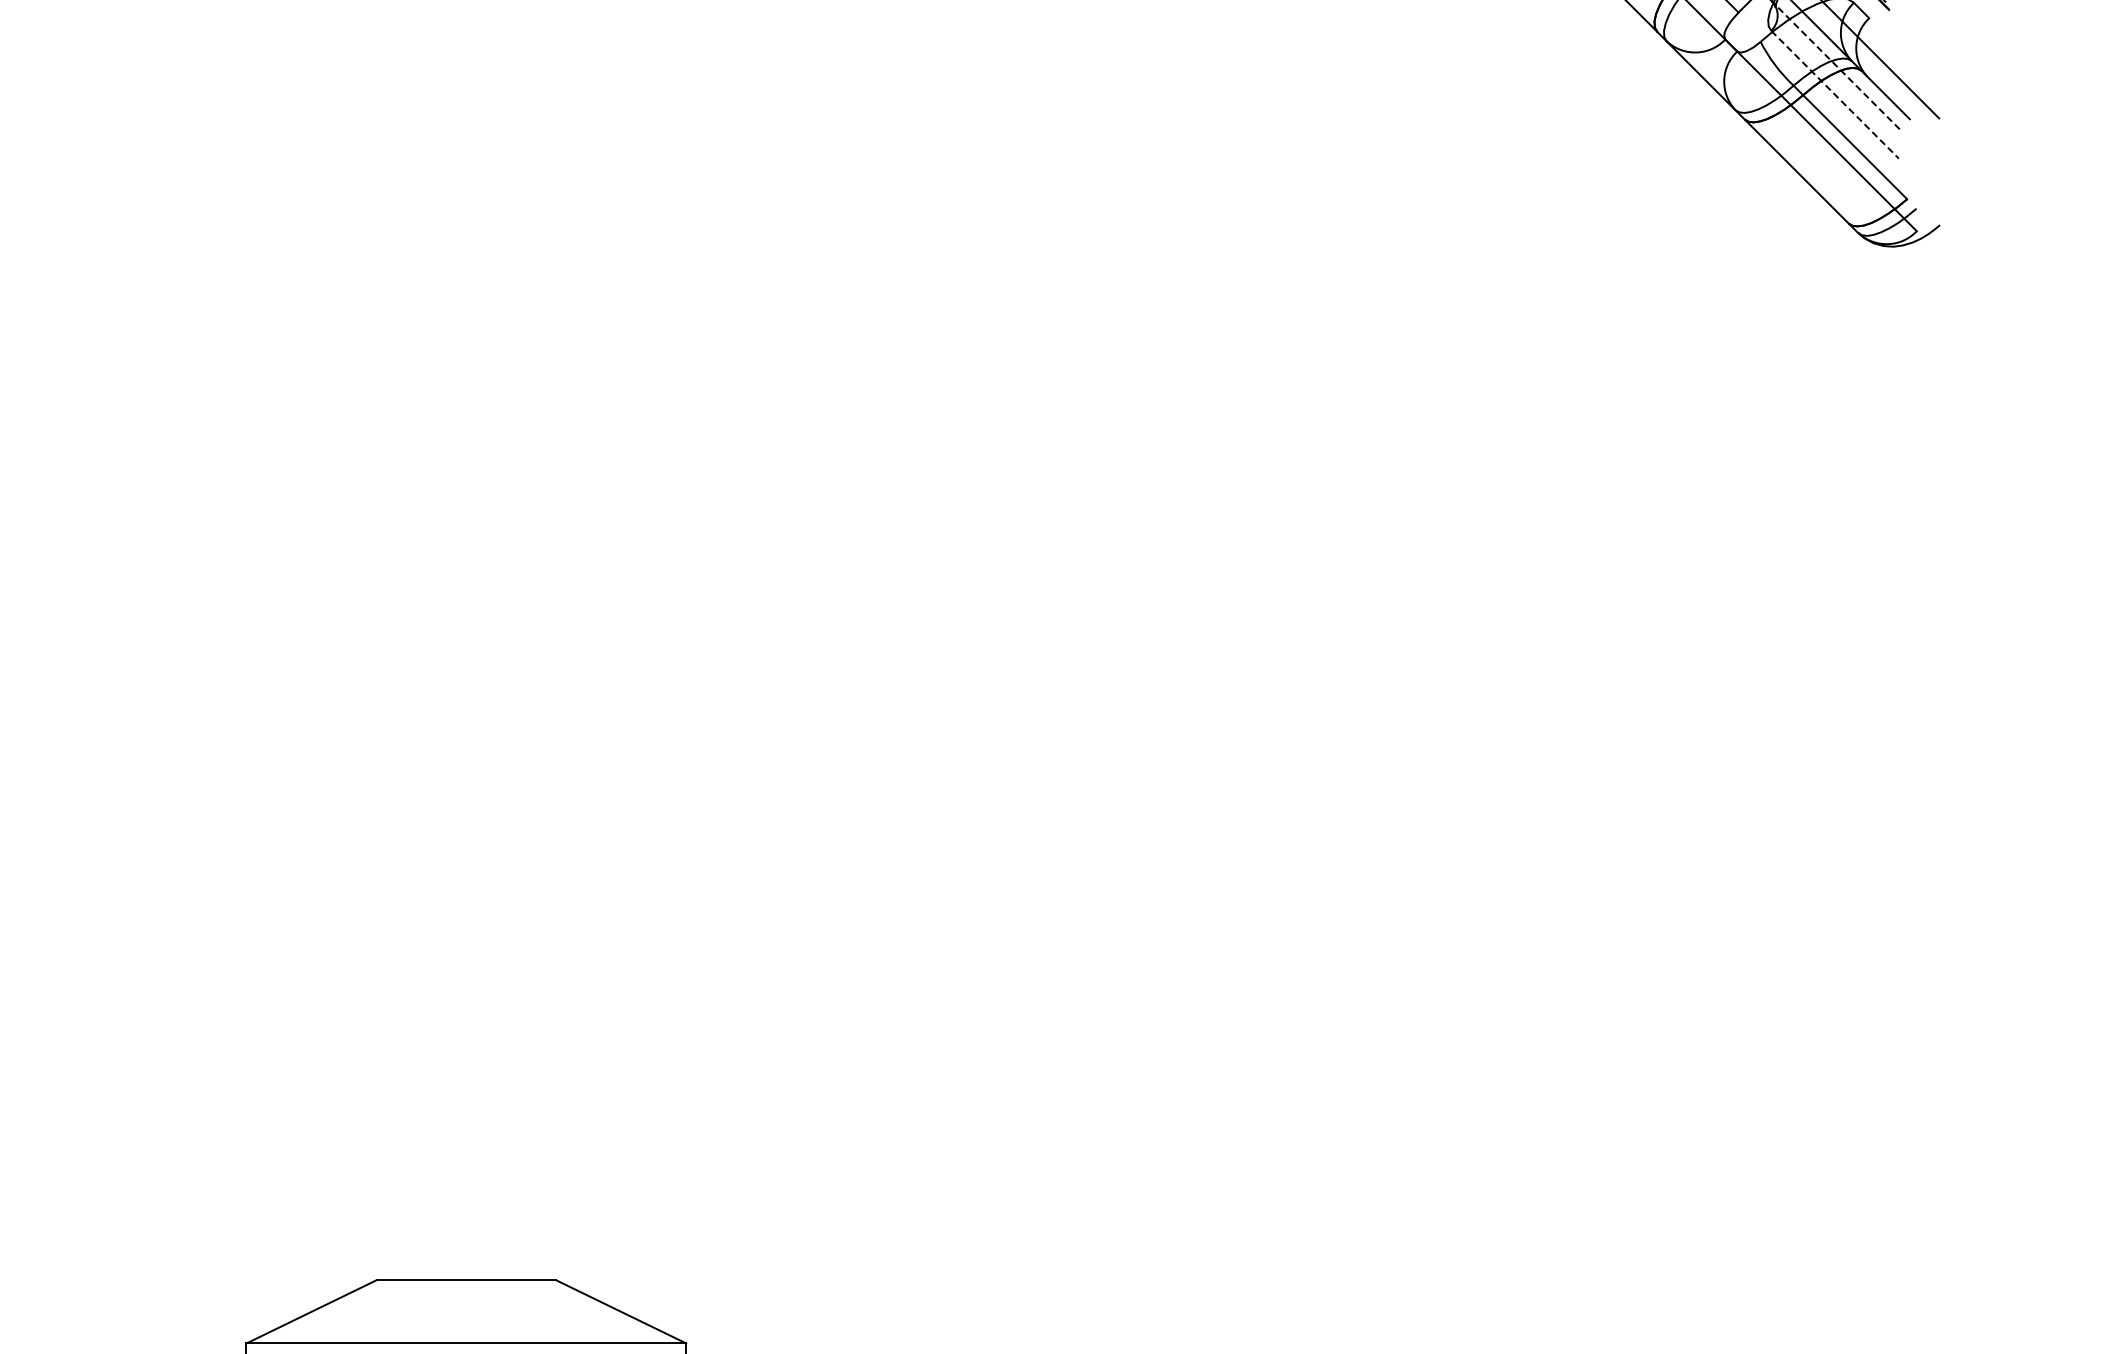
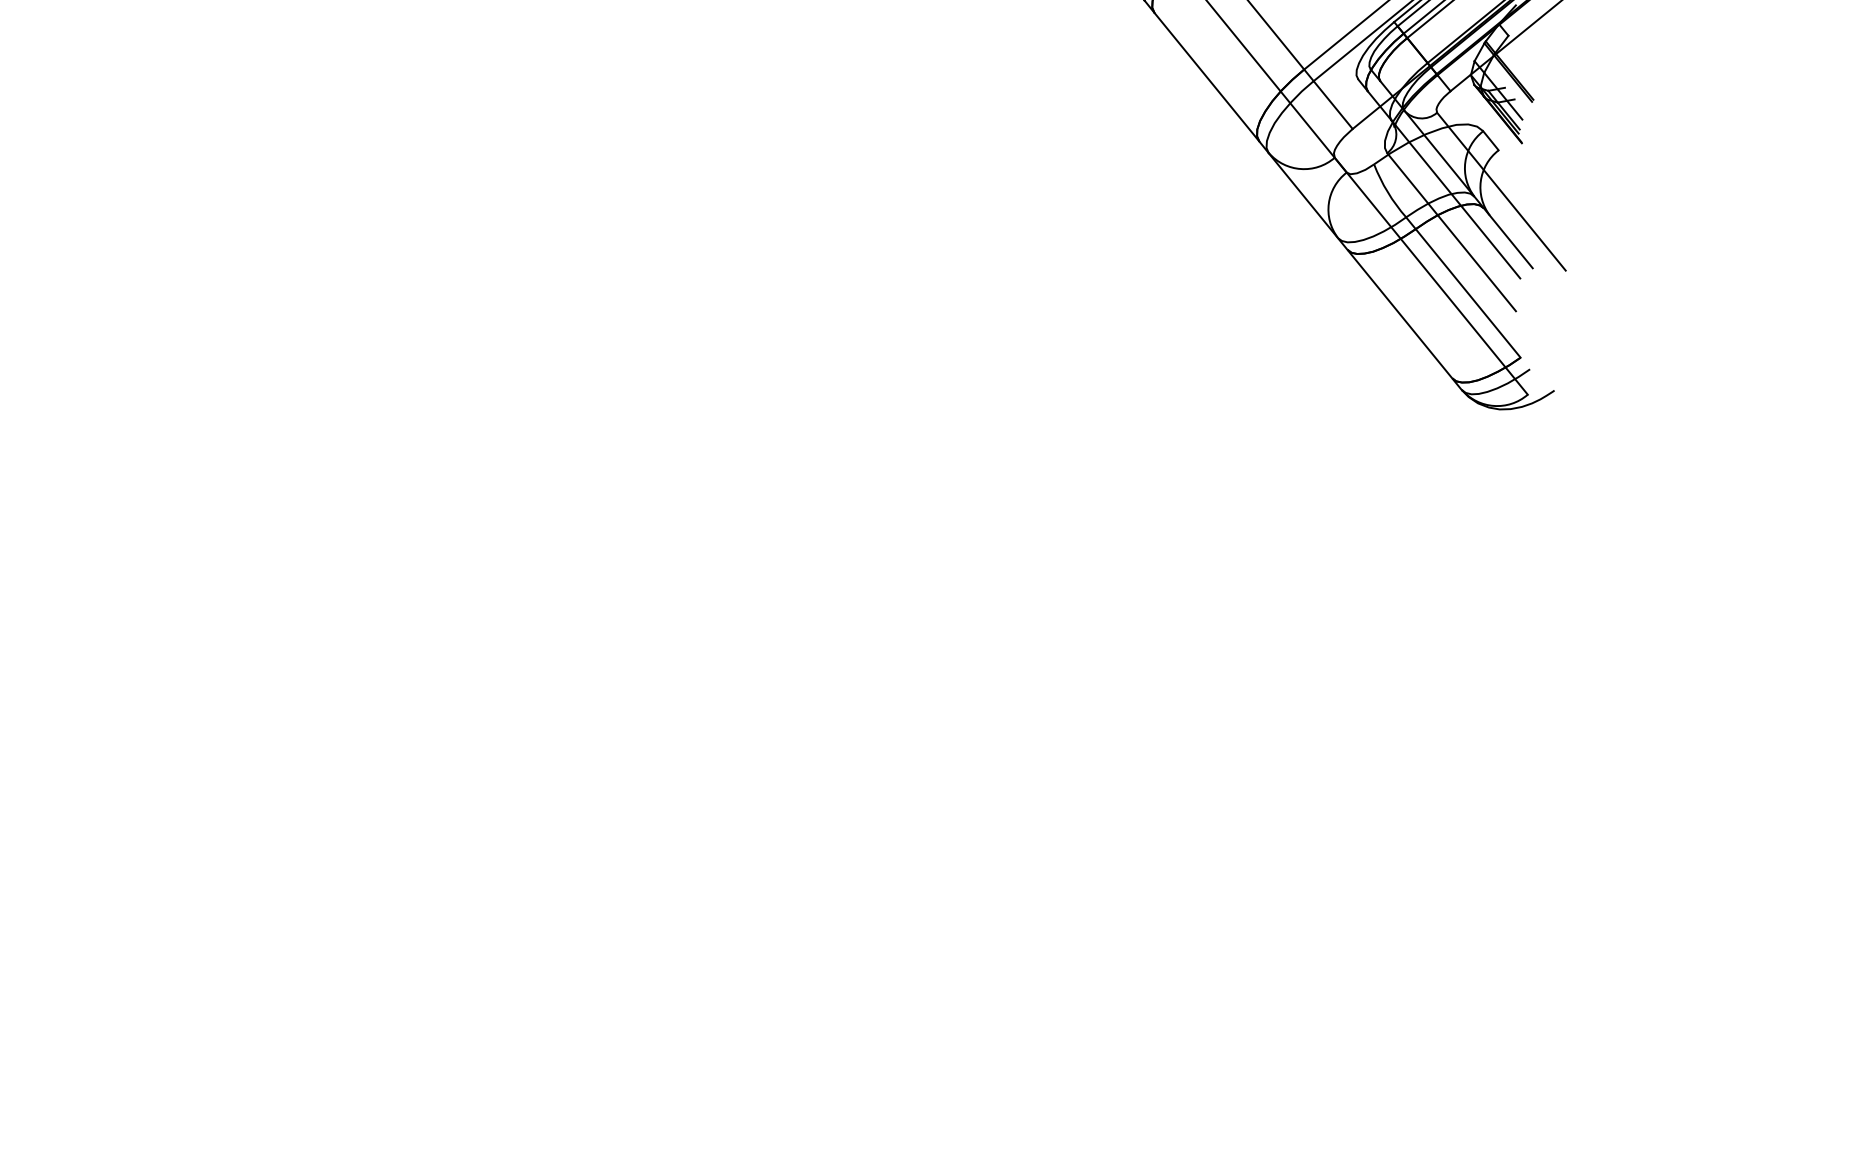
line: (1837, 67) -> (1457, 201), dashed -> solid
line: (1835, 95) -> (1452, 233), dashed -> solid

